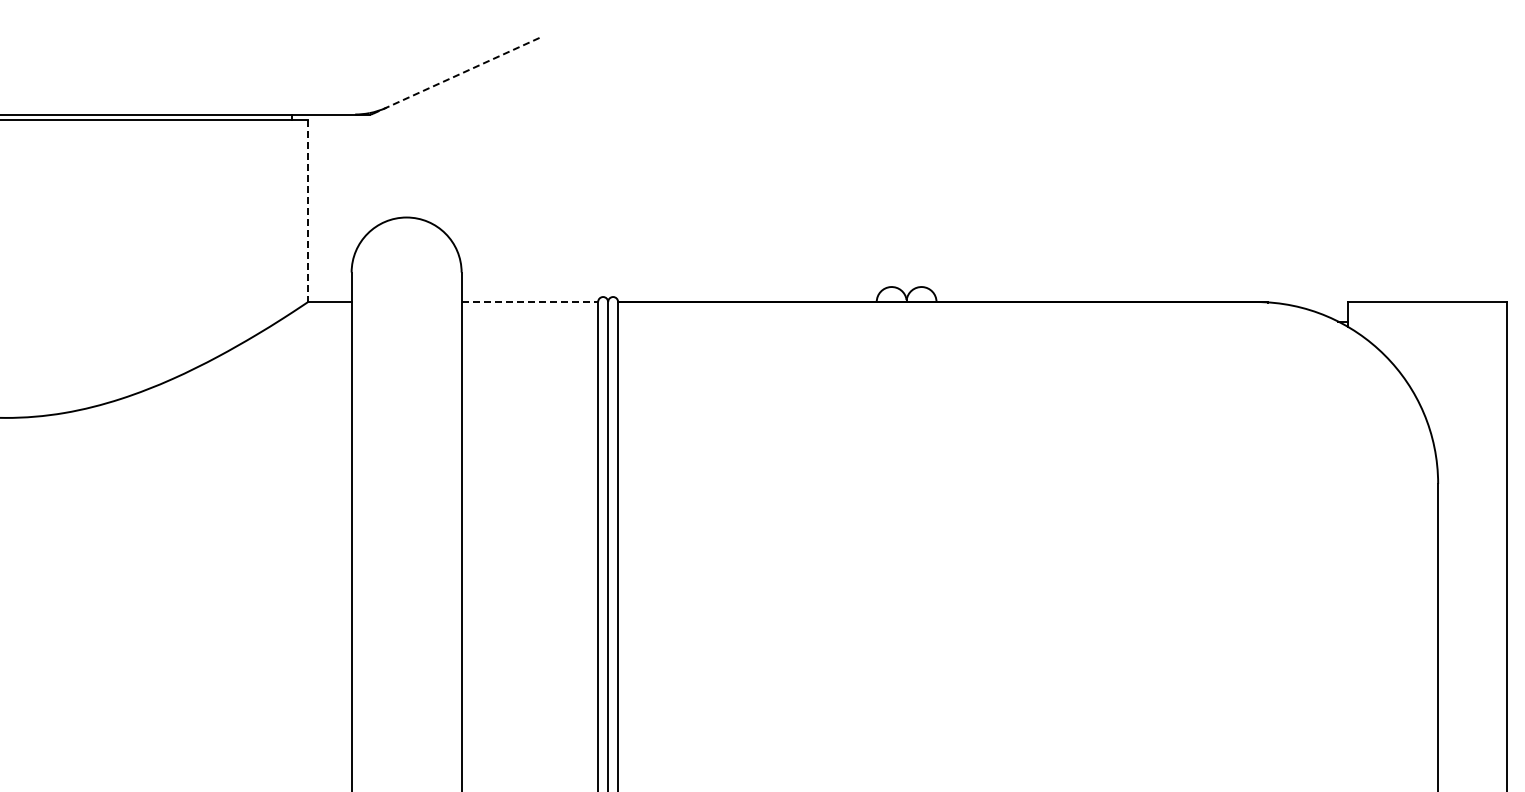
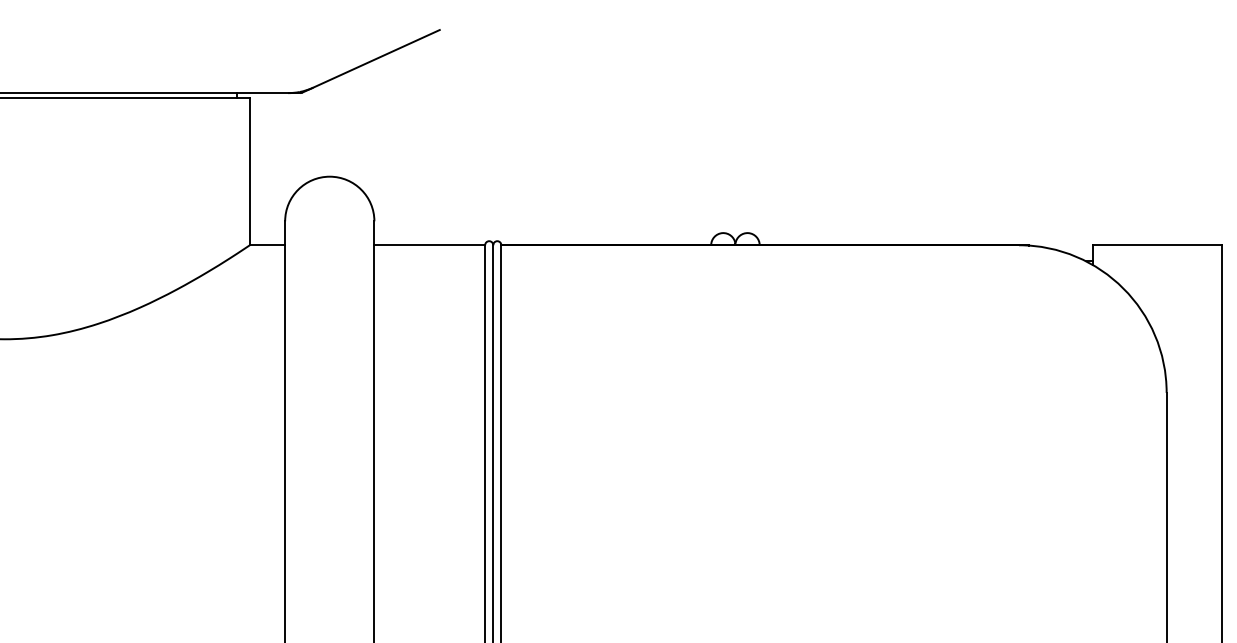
line: (457, 75) -> (371, 61), dashed -> solid
line: (308, 211) -> (250, 171), dashed -> solid
line: (530, 302) -> (430, 245), dashed -> solid

